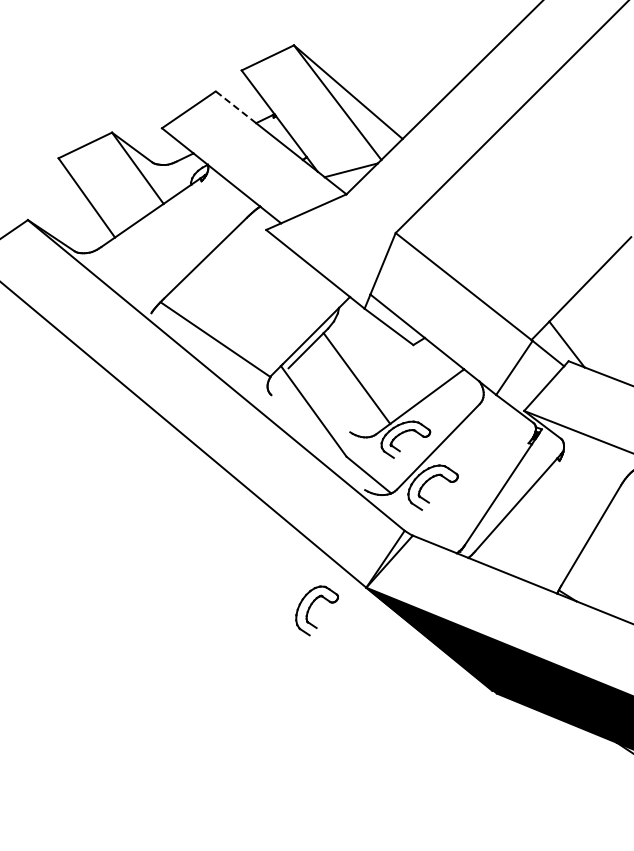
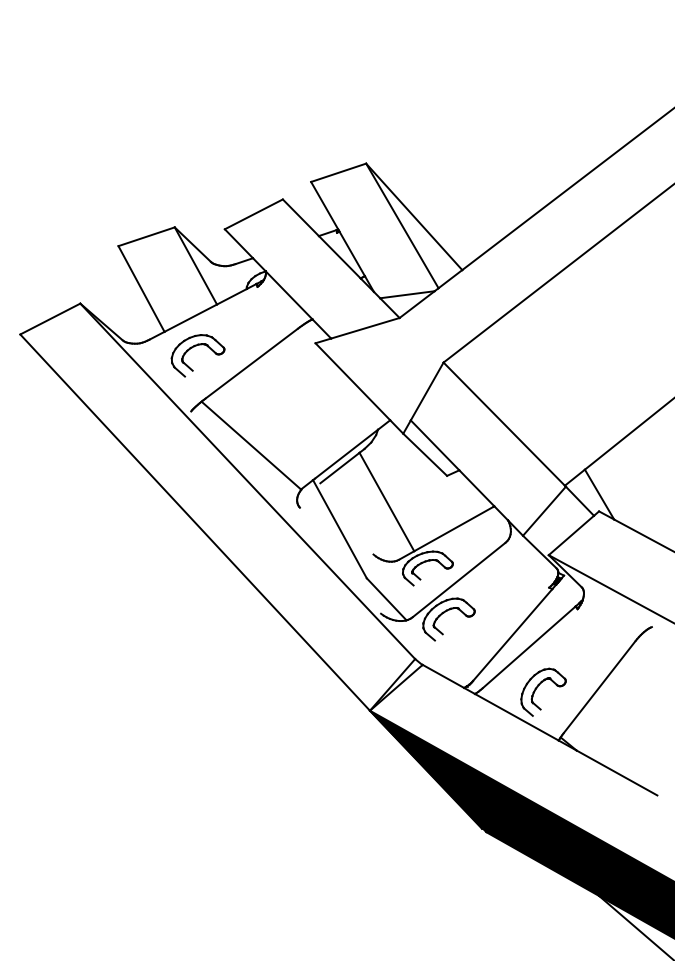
line: (235, 107) -> (300, 217), dashed -> solid
part: (146, 249) -> (194, 347), added
part: (310, 607) -> (537, 688), moved

